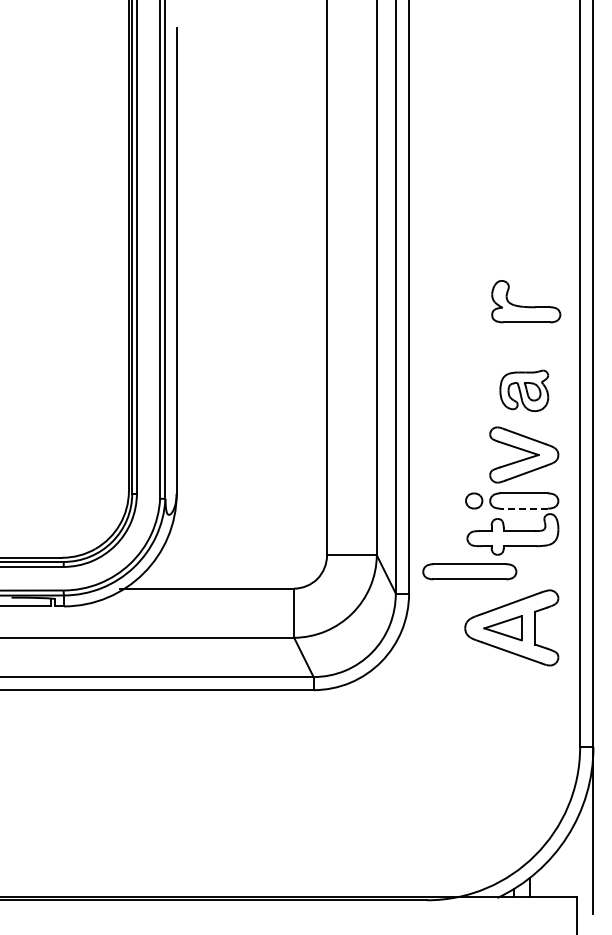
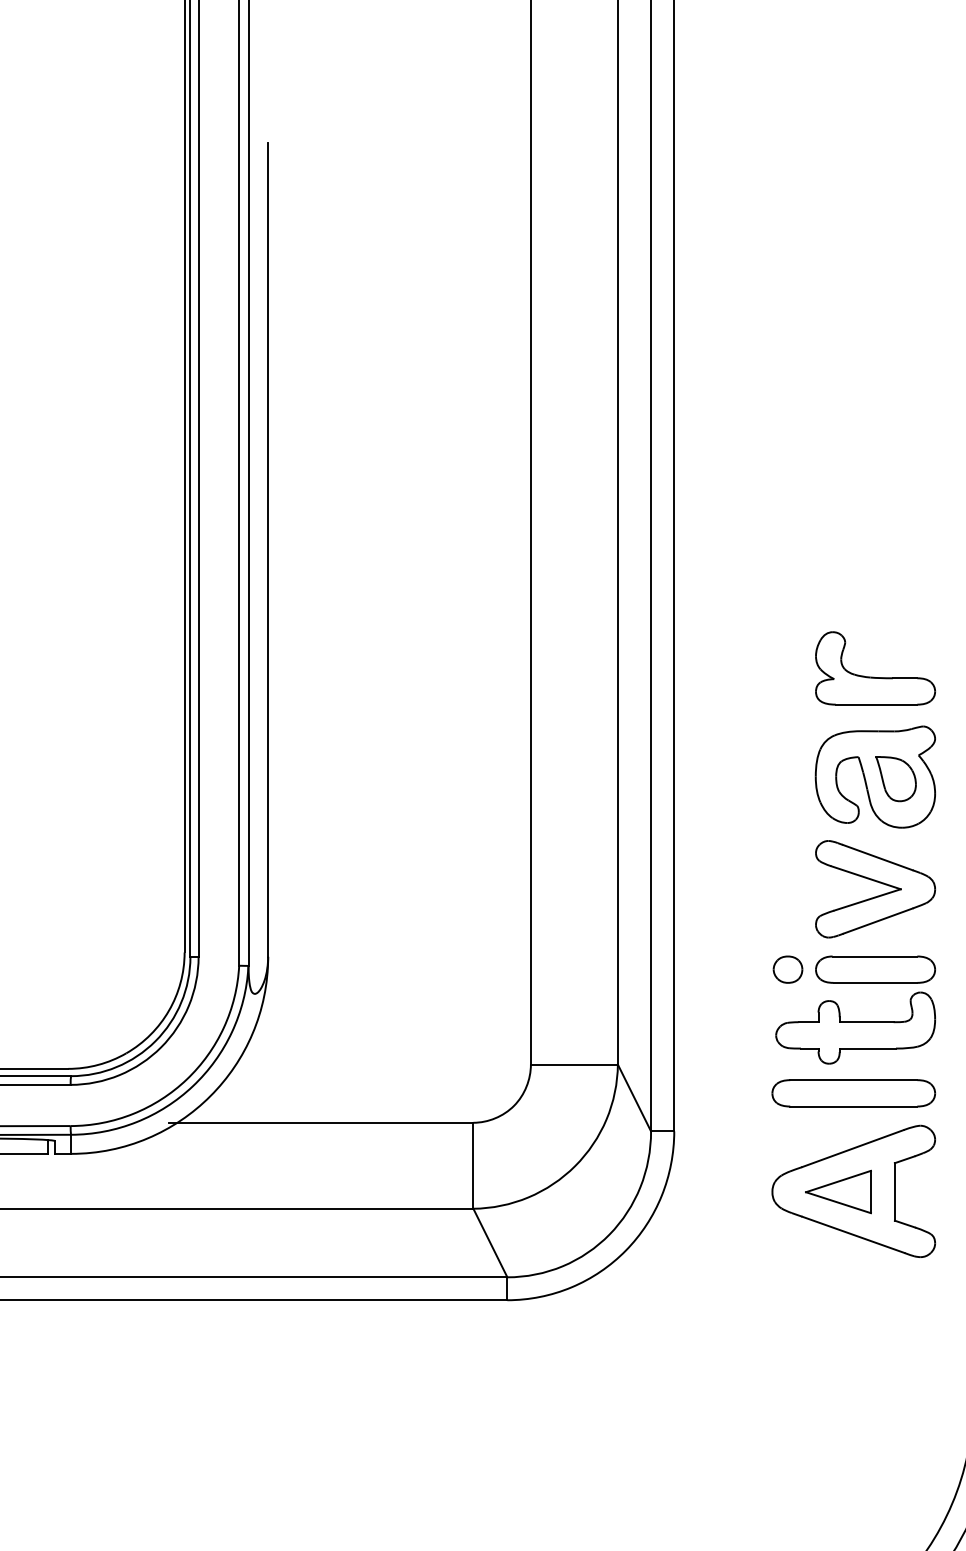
part: (526, 301) -> (875, 668), moved
part: (524, 390) -> (875, 776), size x1.43
line: (524, 508) -> (875, 982), dashed -> solid
part: (469, 571) -> (853, 1092), moved

